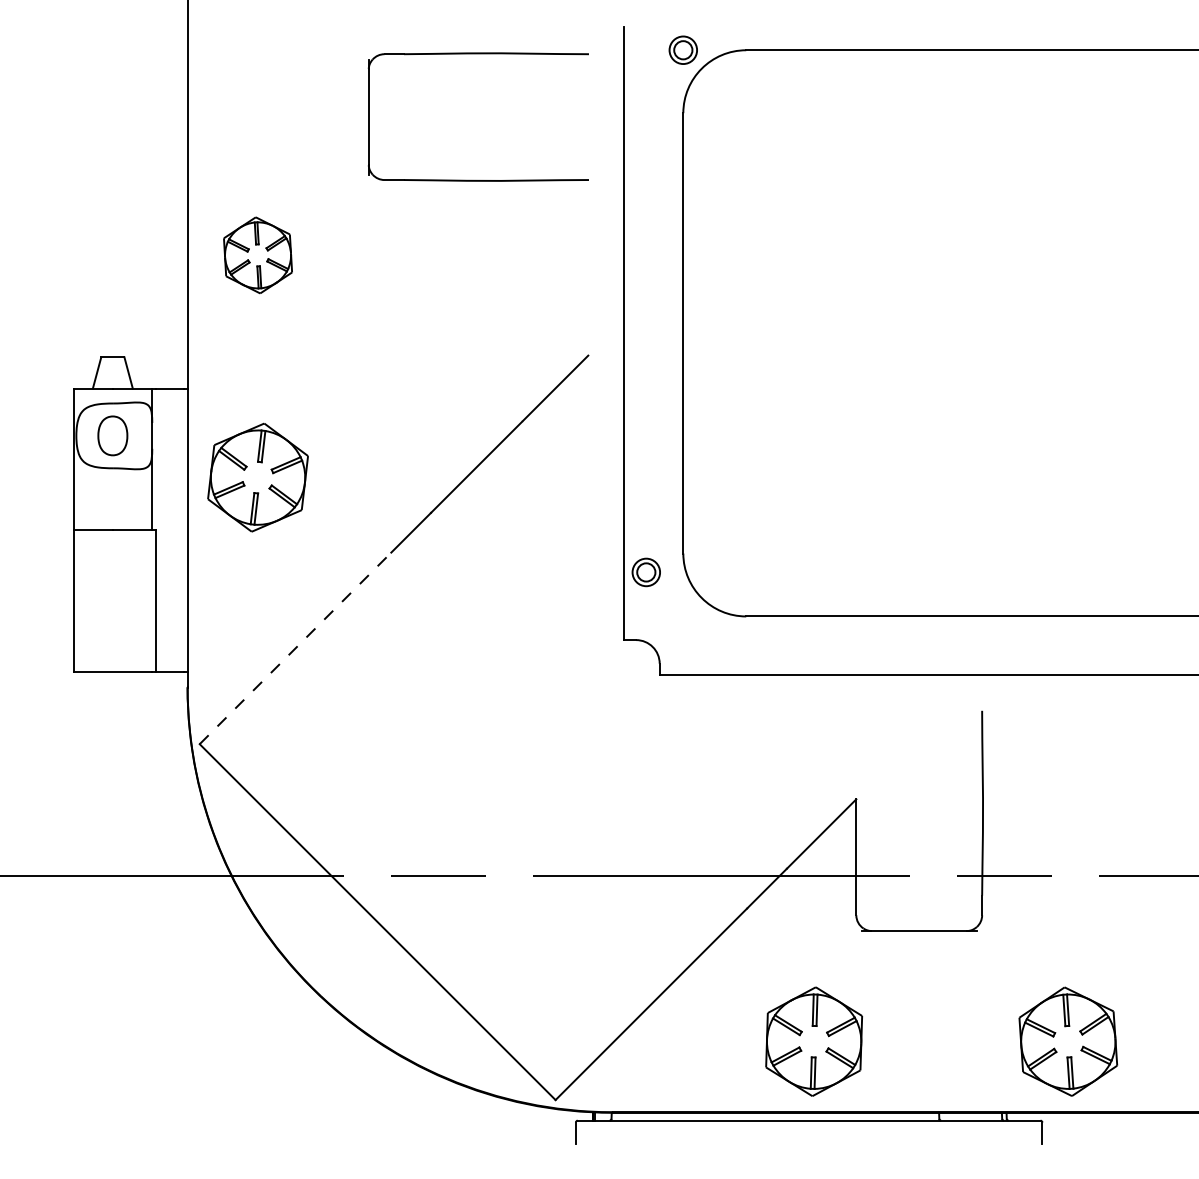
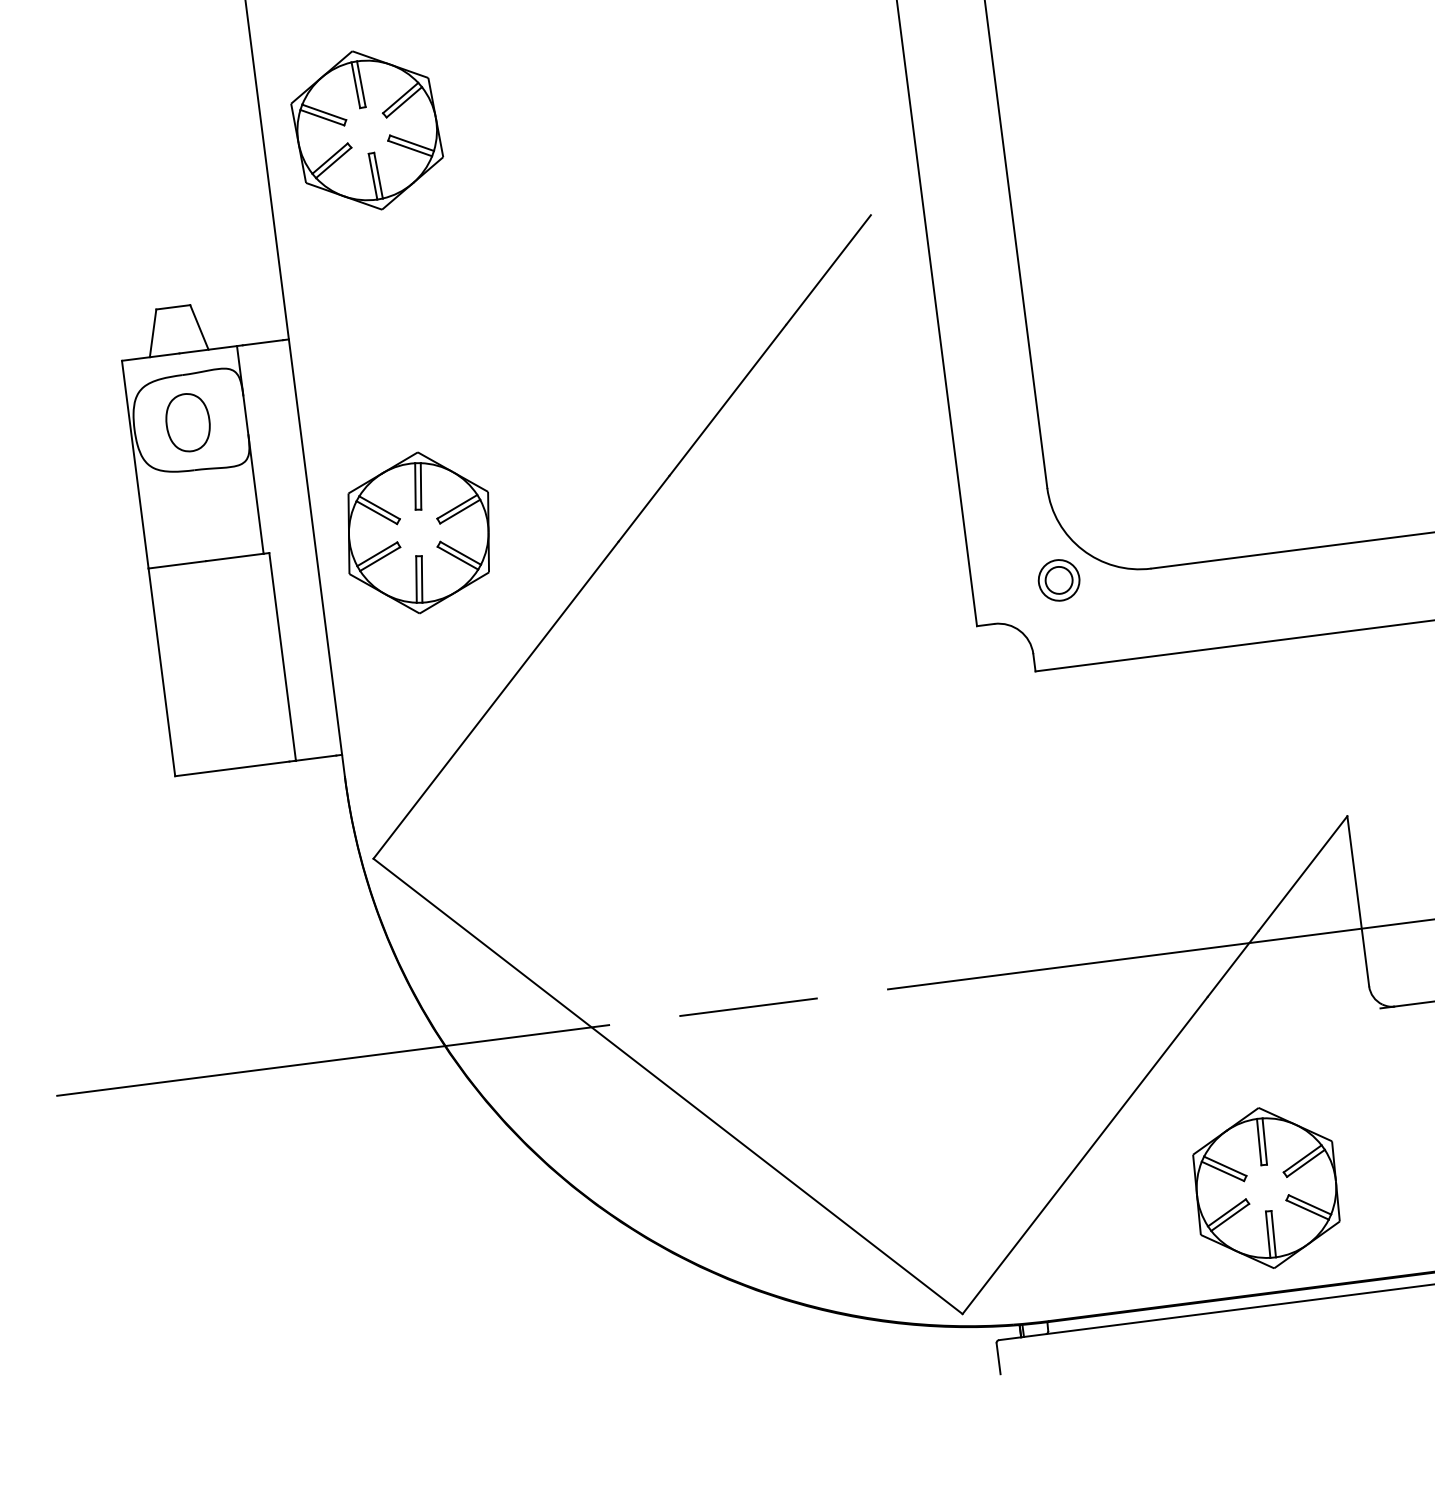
part: (257, 255) -> (366, 130), size x1.43
part: (257, 477) -> (417, 532), moved
part: (645, 572) -> (1057, 580), moved
line: (295, 648) -> (496, 700), dashed -> solid
part: (813, 1041) -> (1265, 1187), moved

